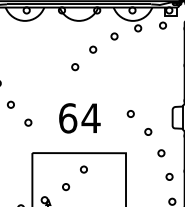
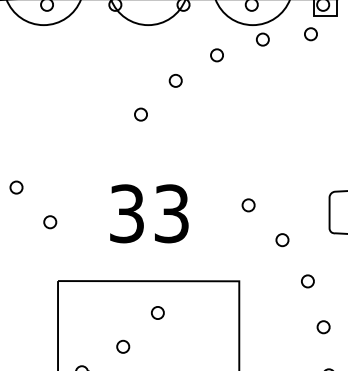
text: (79, 118) -> (149, 214), 64 -> 33

